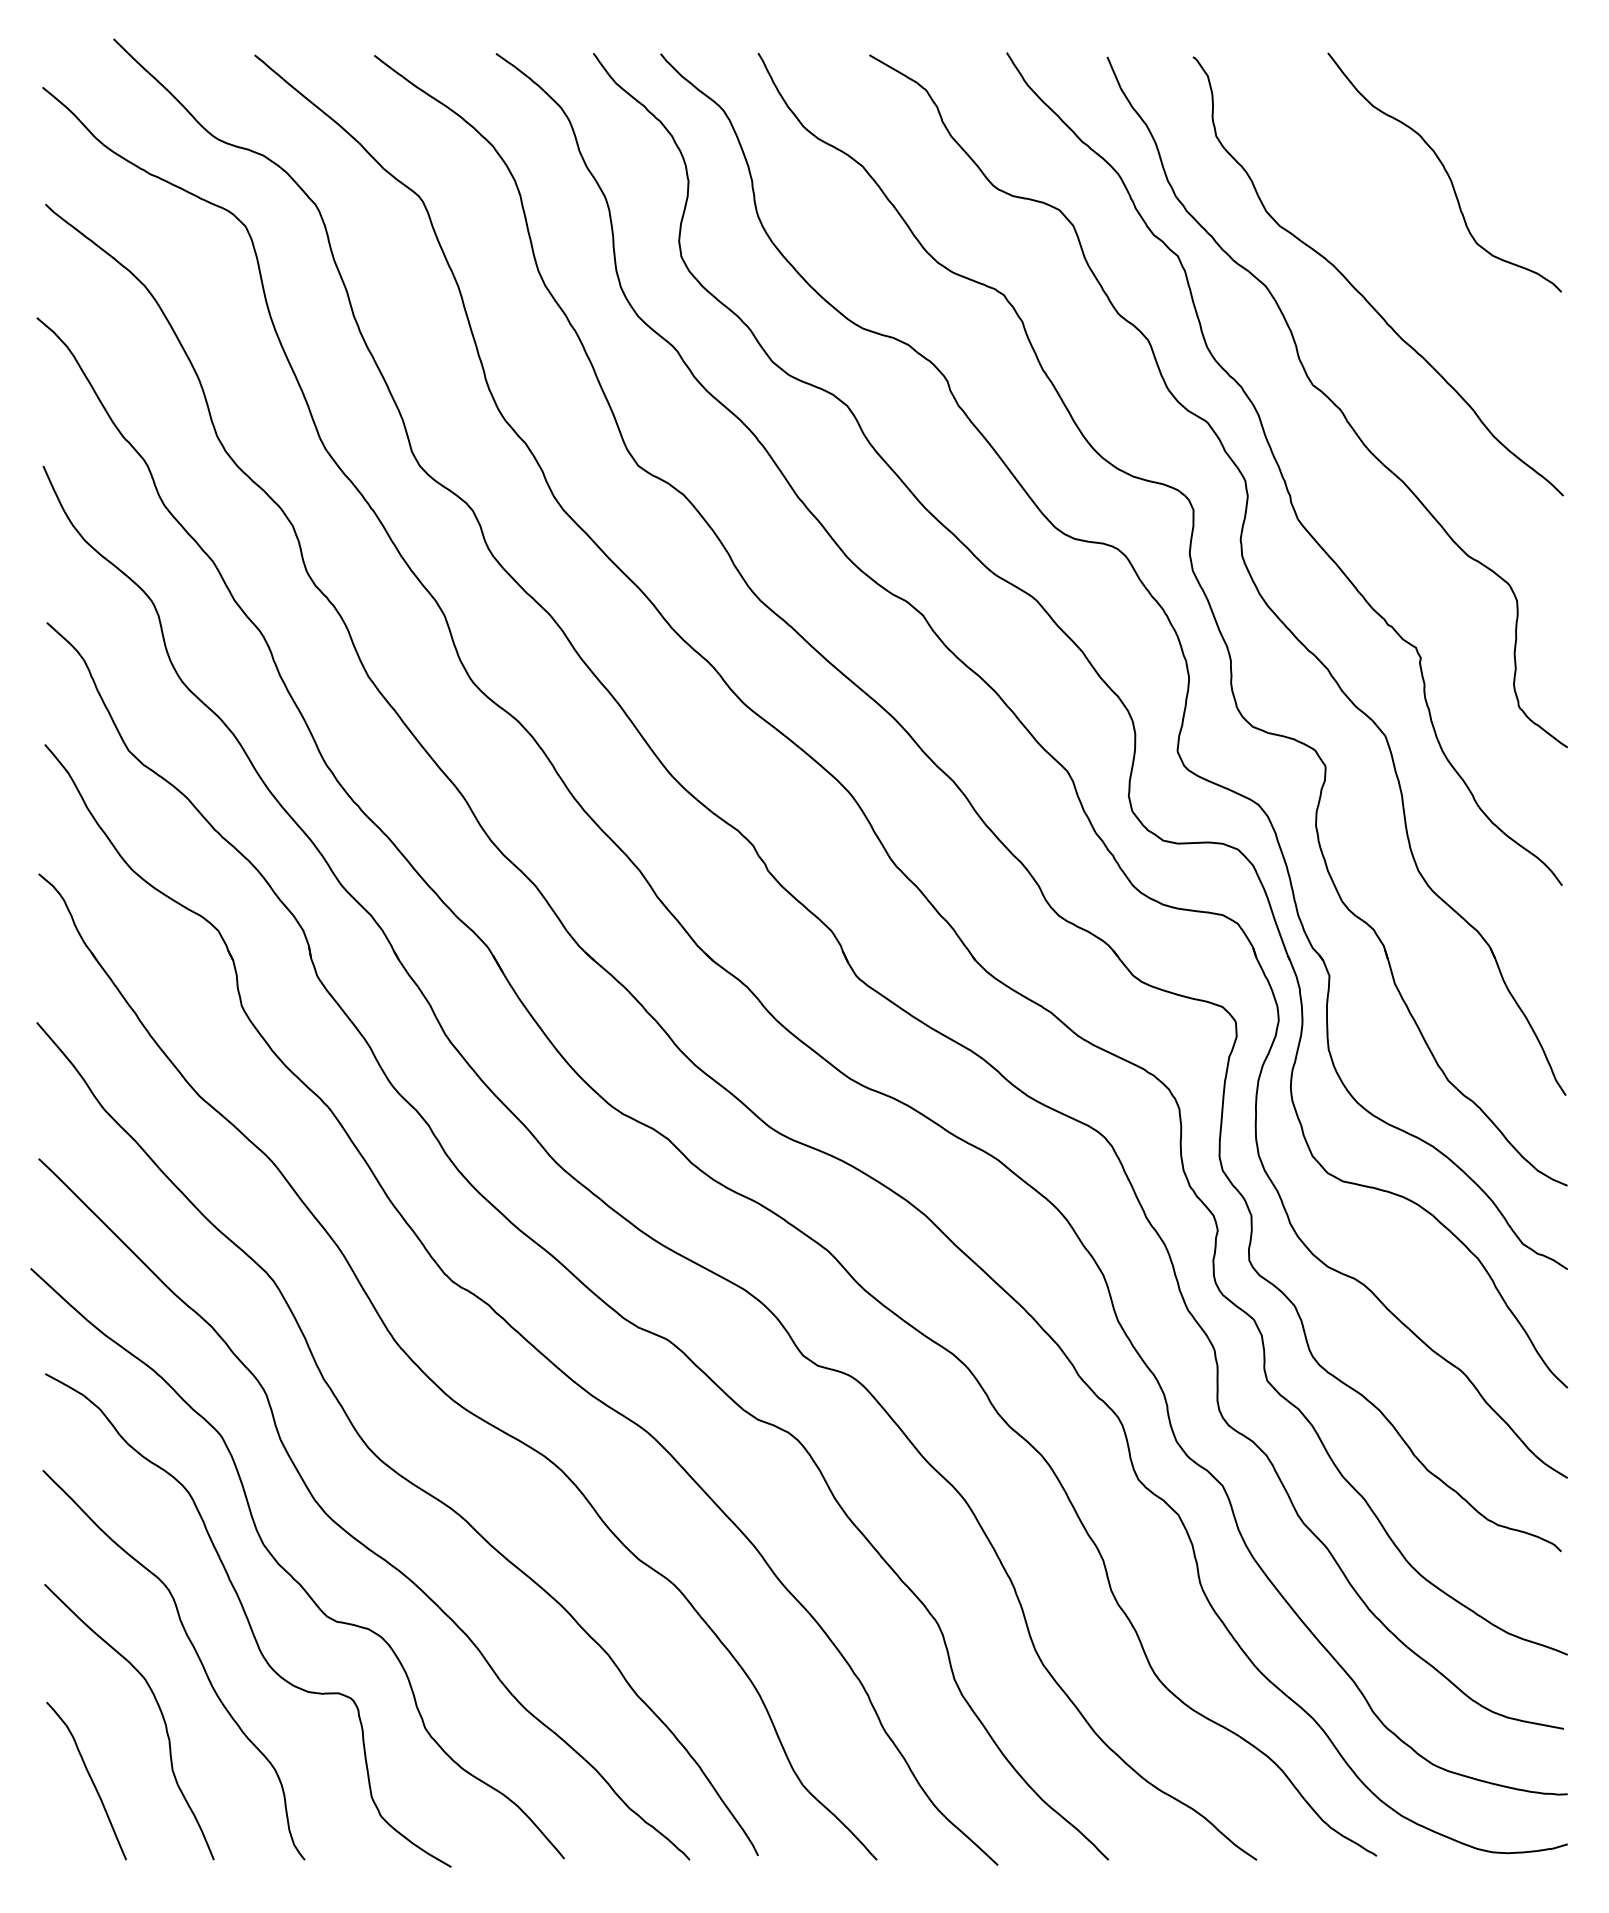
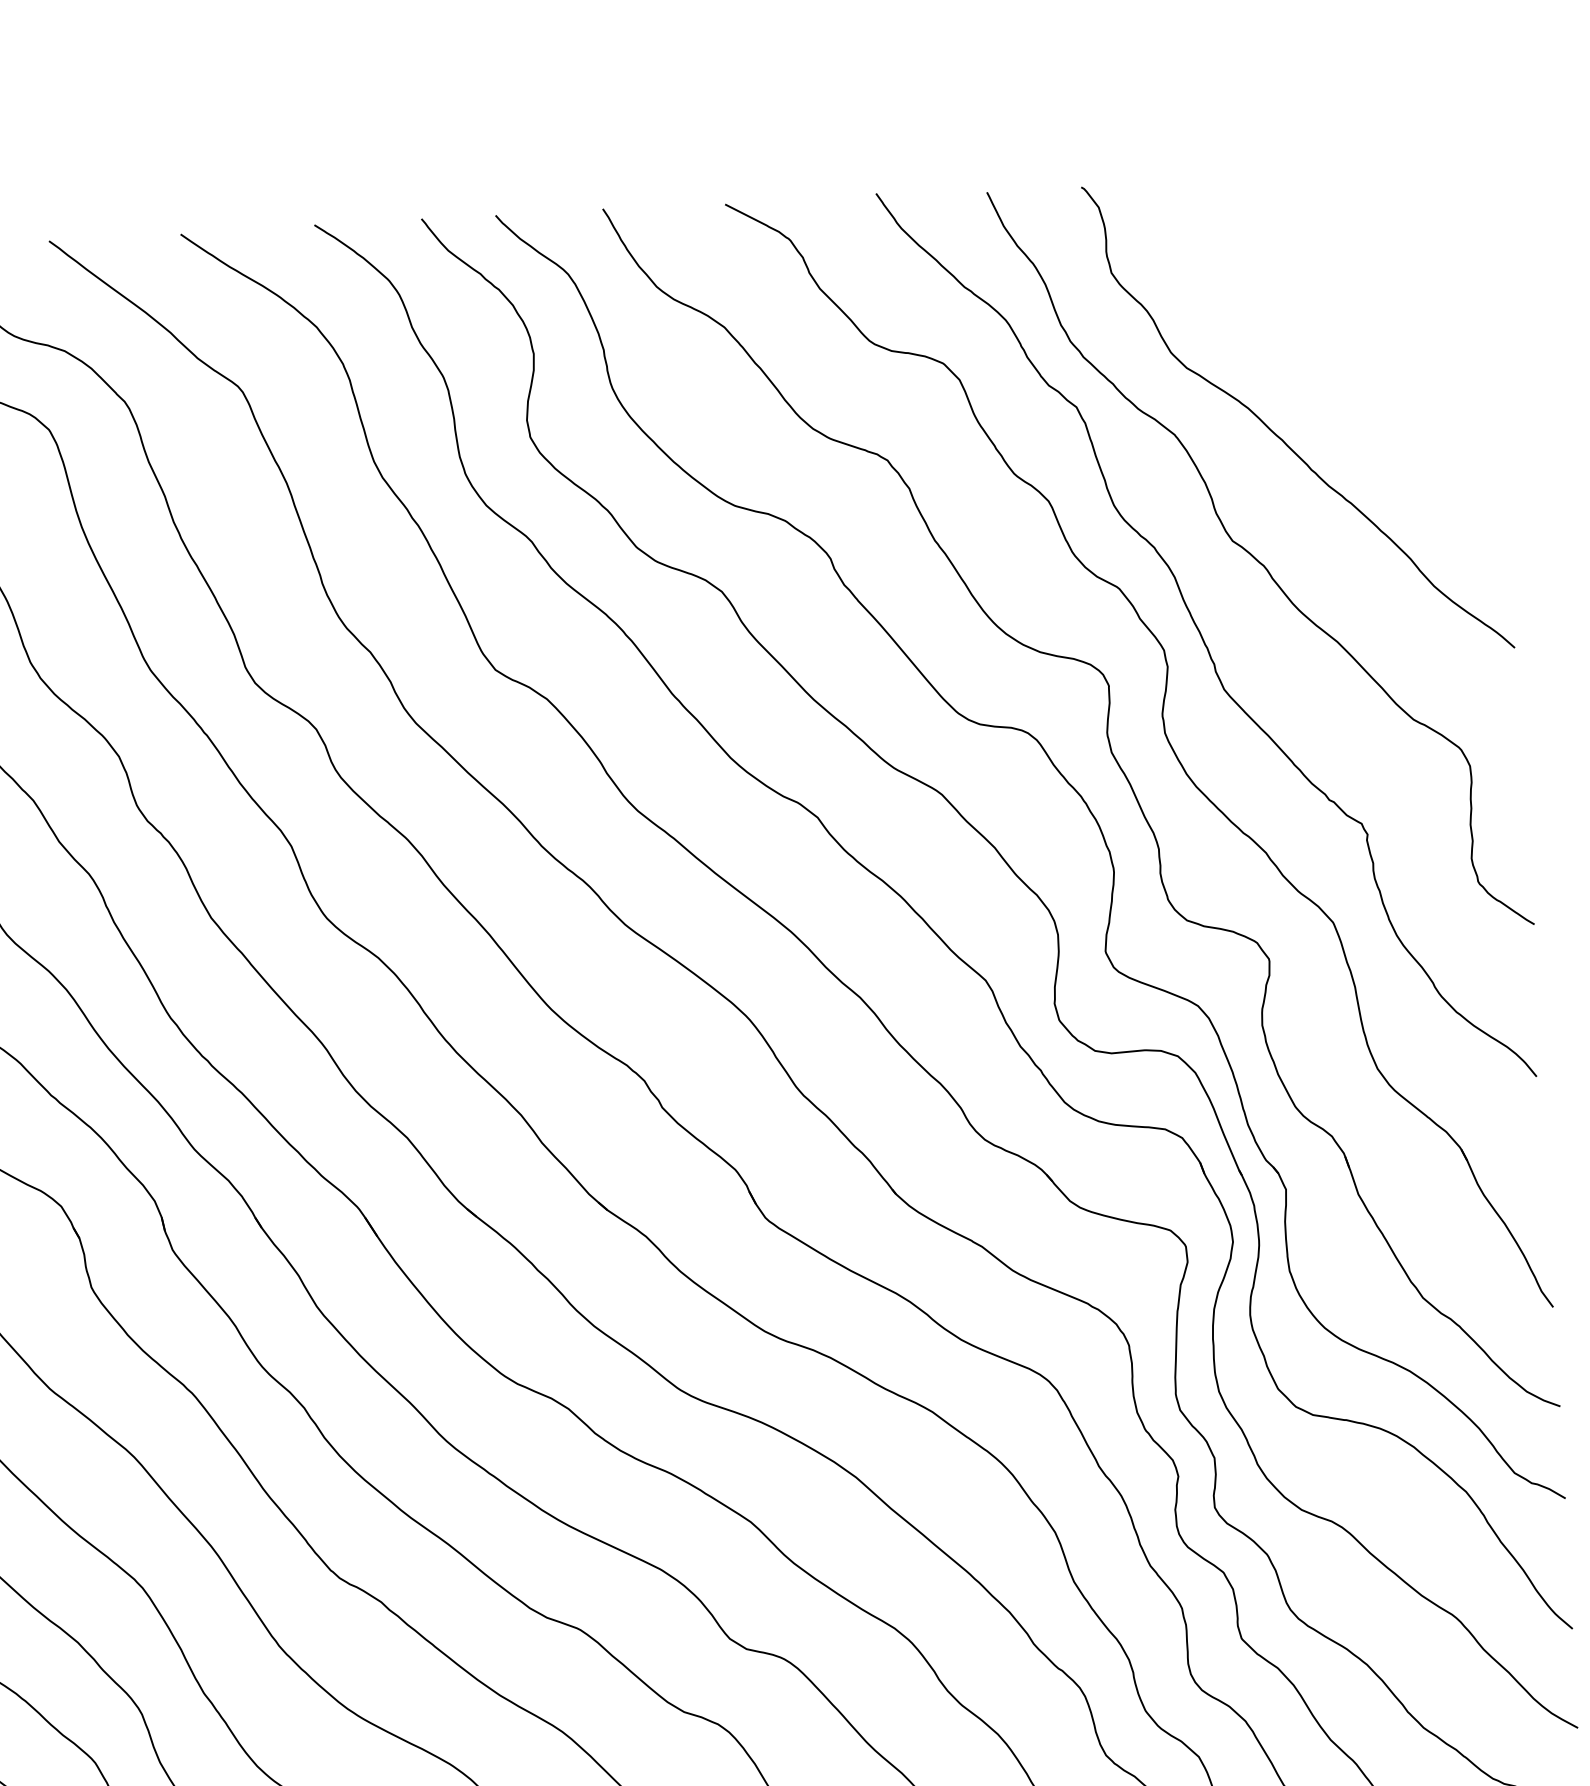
curve: (1445, 172) -> (1365, 299), removed

